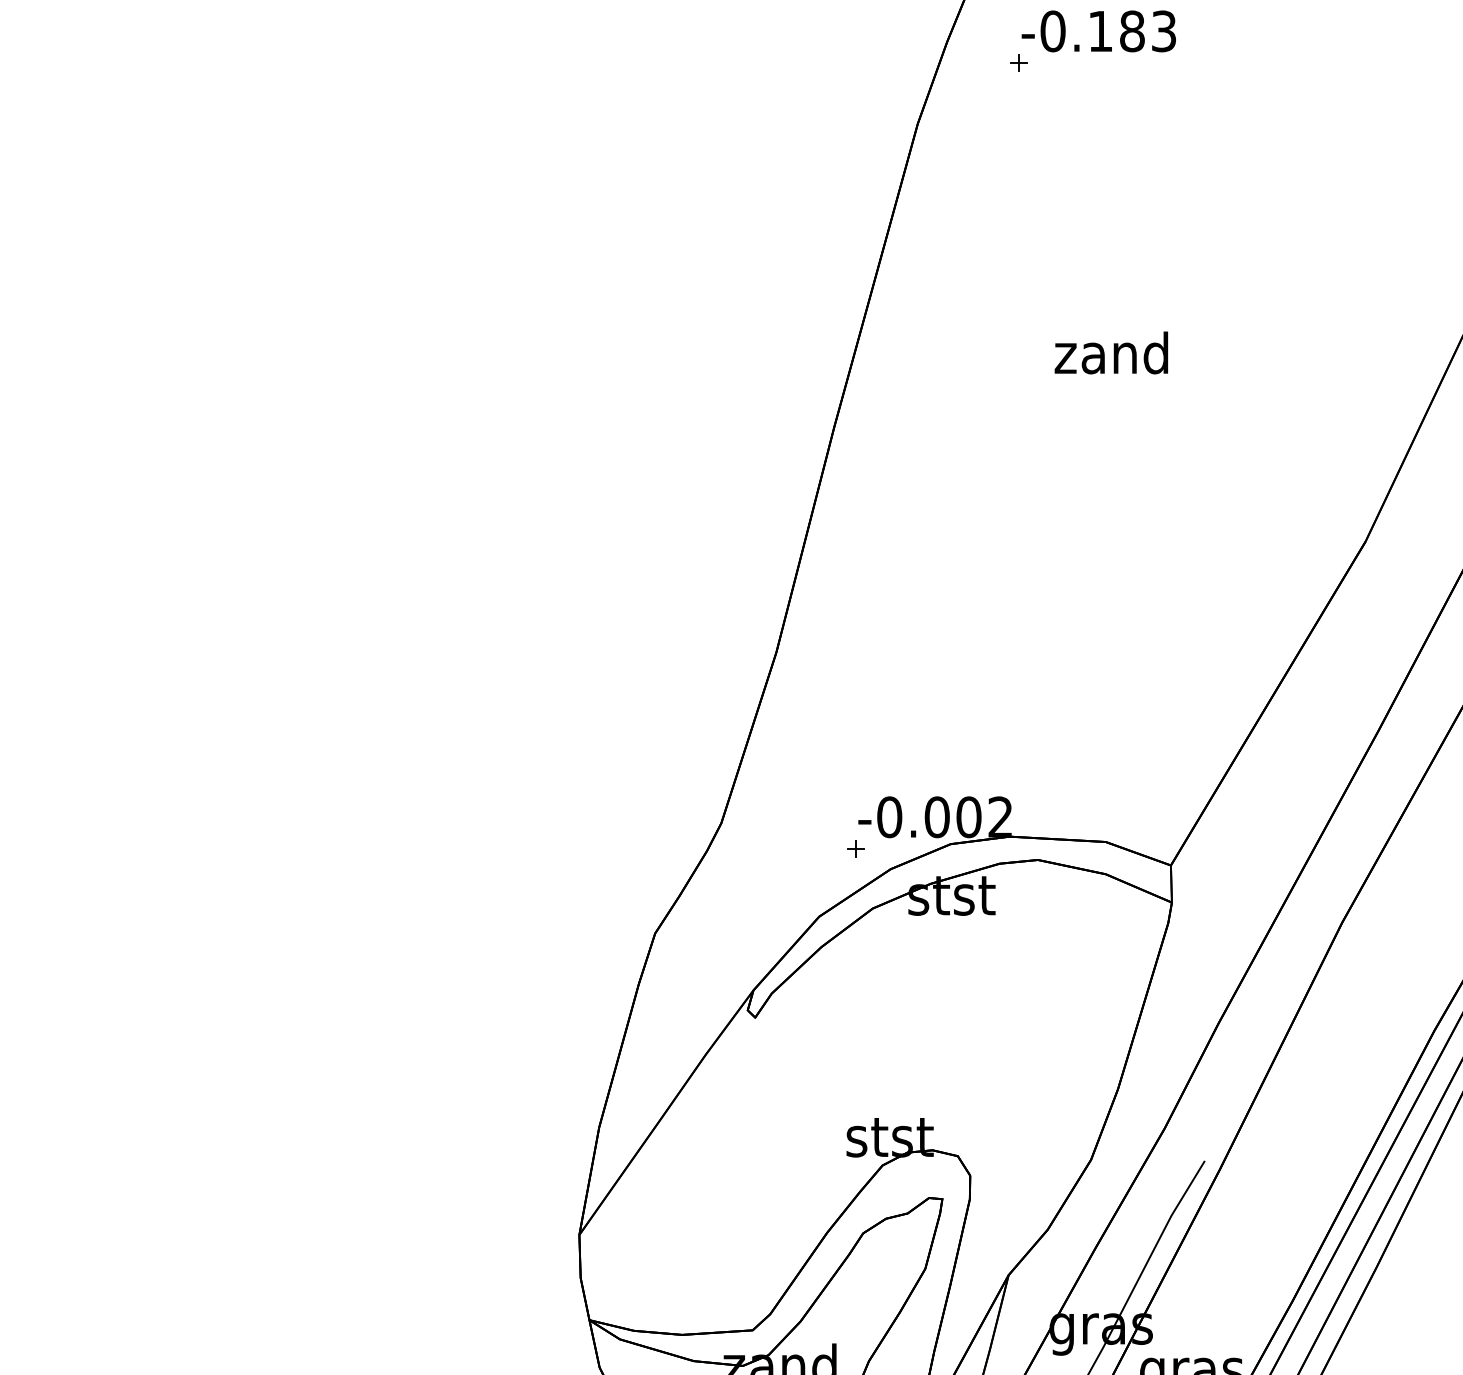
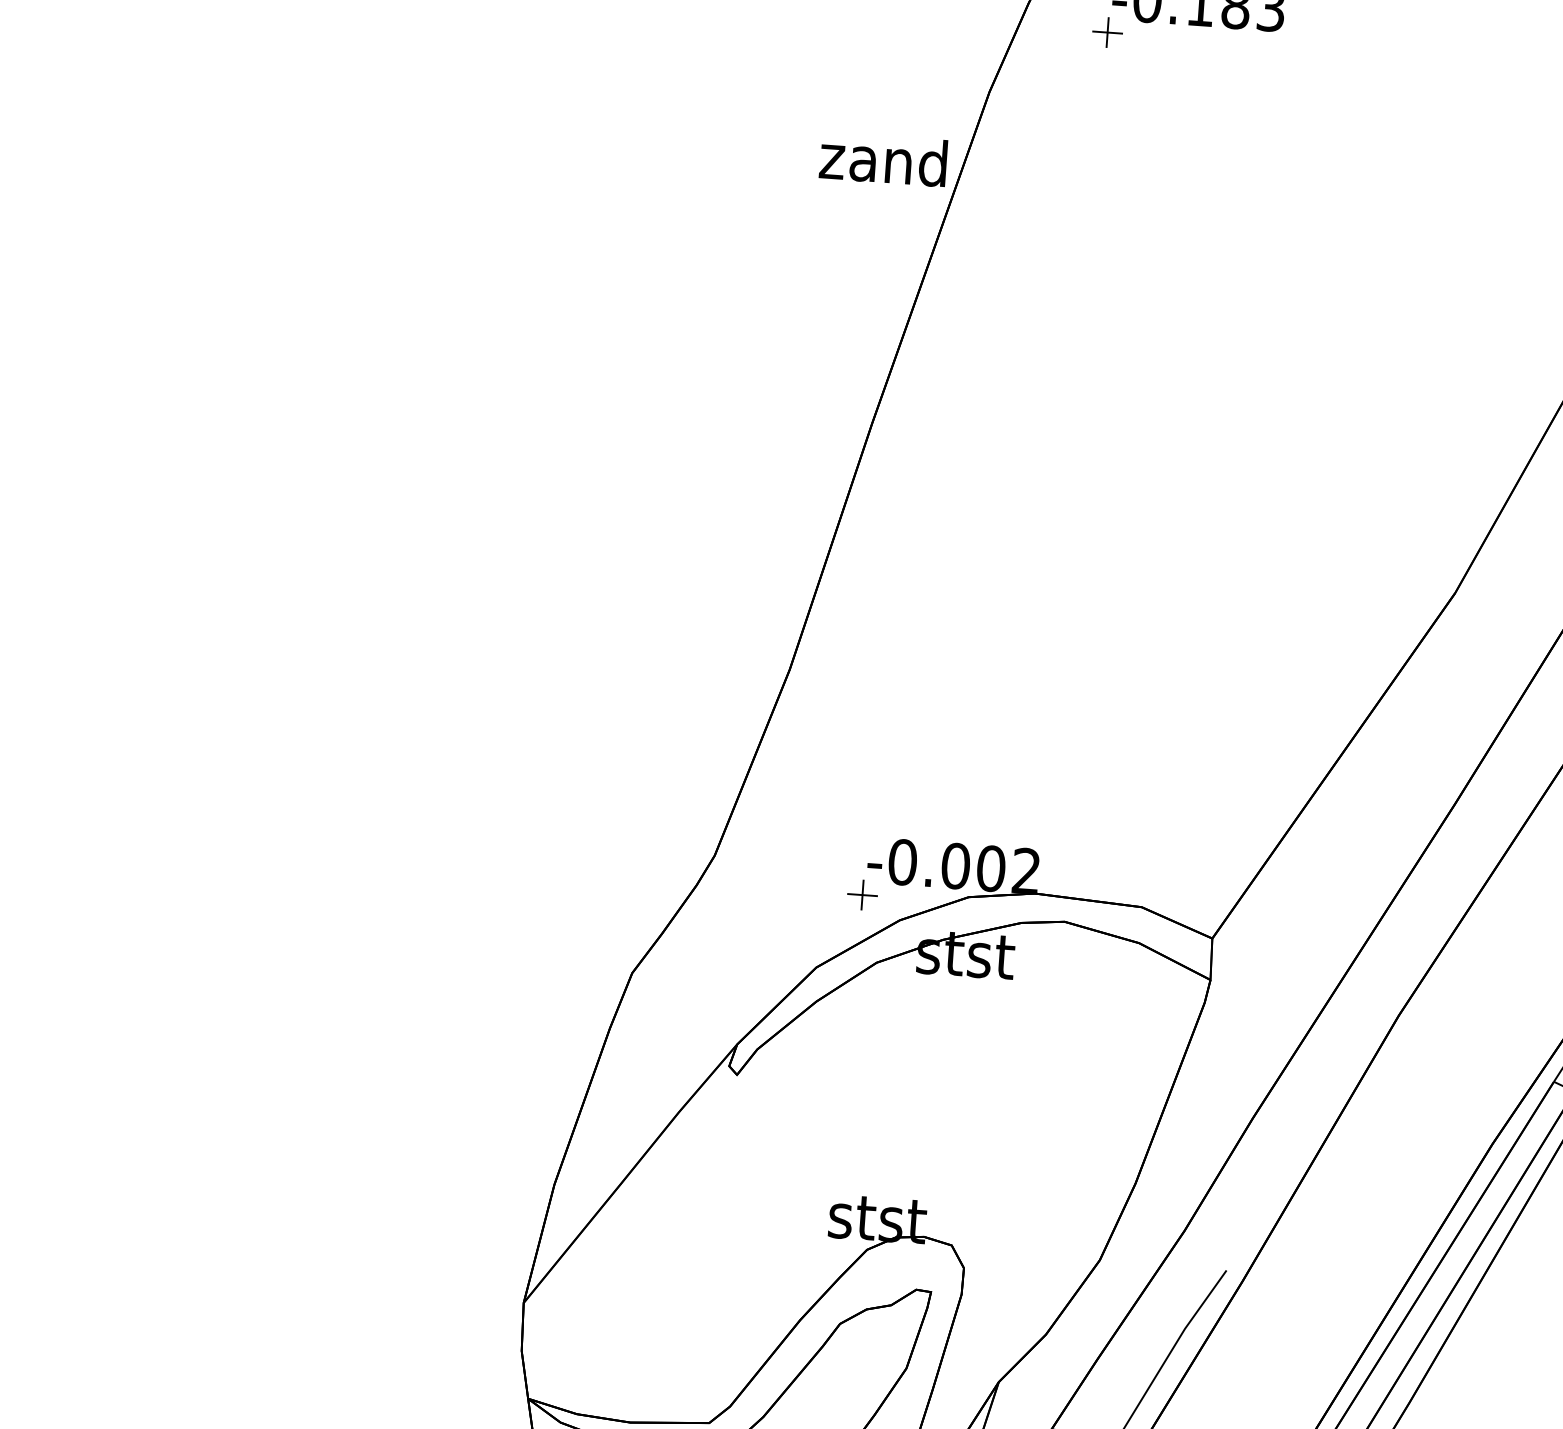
part: (1018, 62) -> (1106, 31), size x1.6
text: (1110, 352) -> (882, 158), moved
part: (855, 848) -> (862, 894), size x1.6

